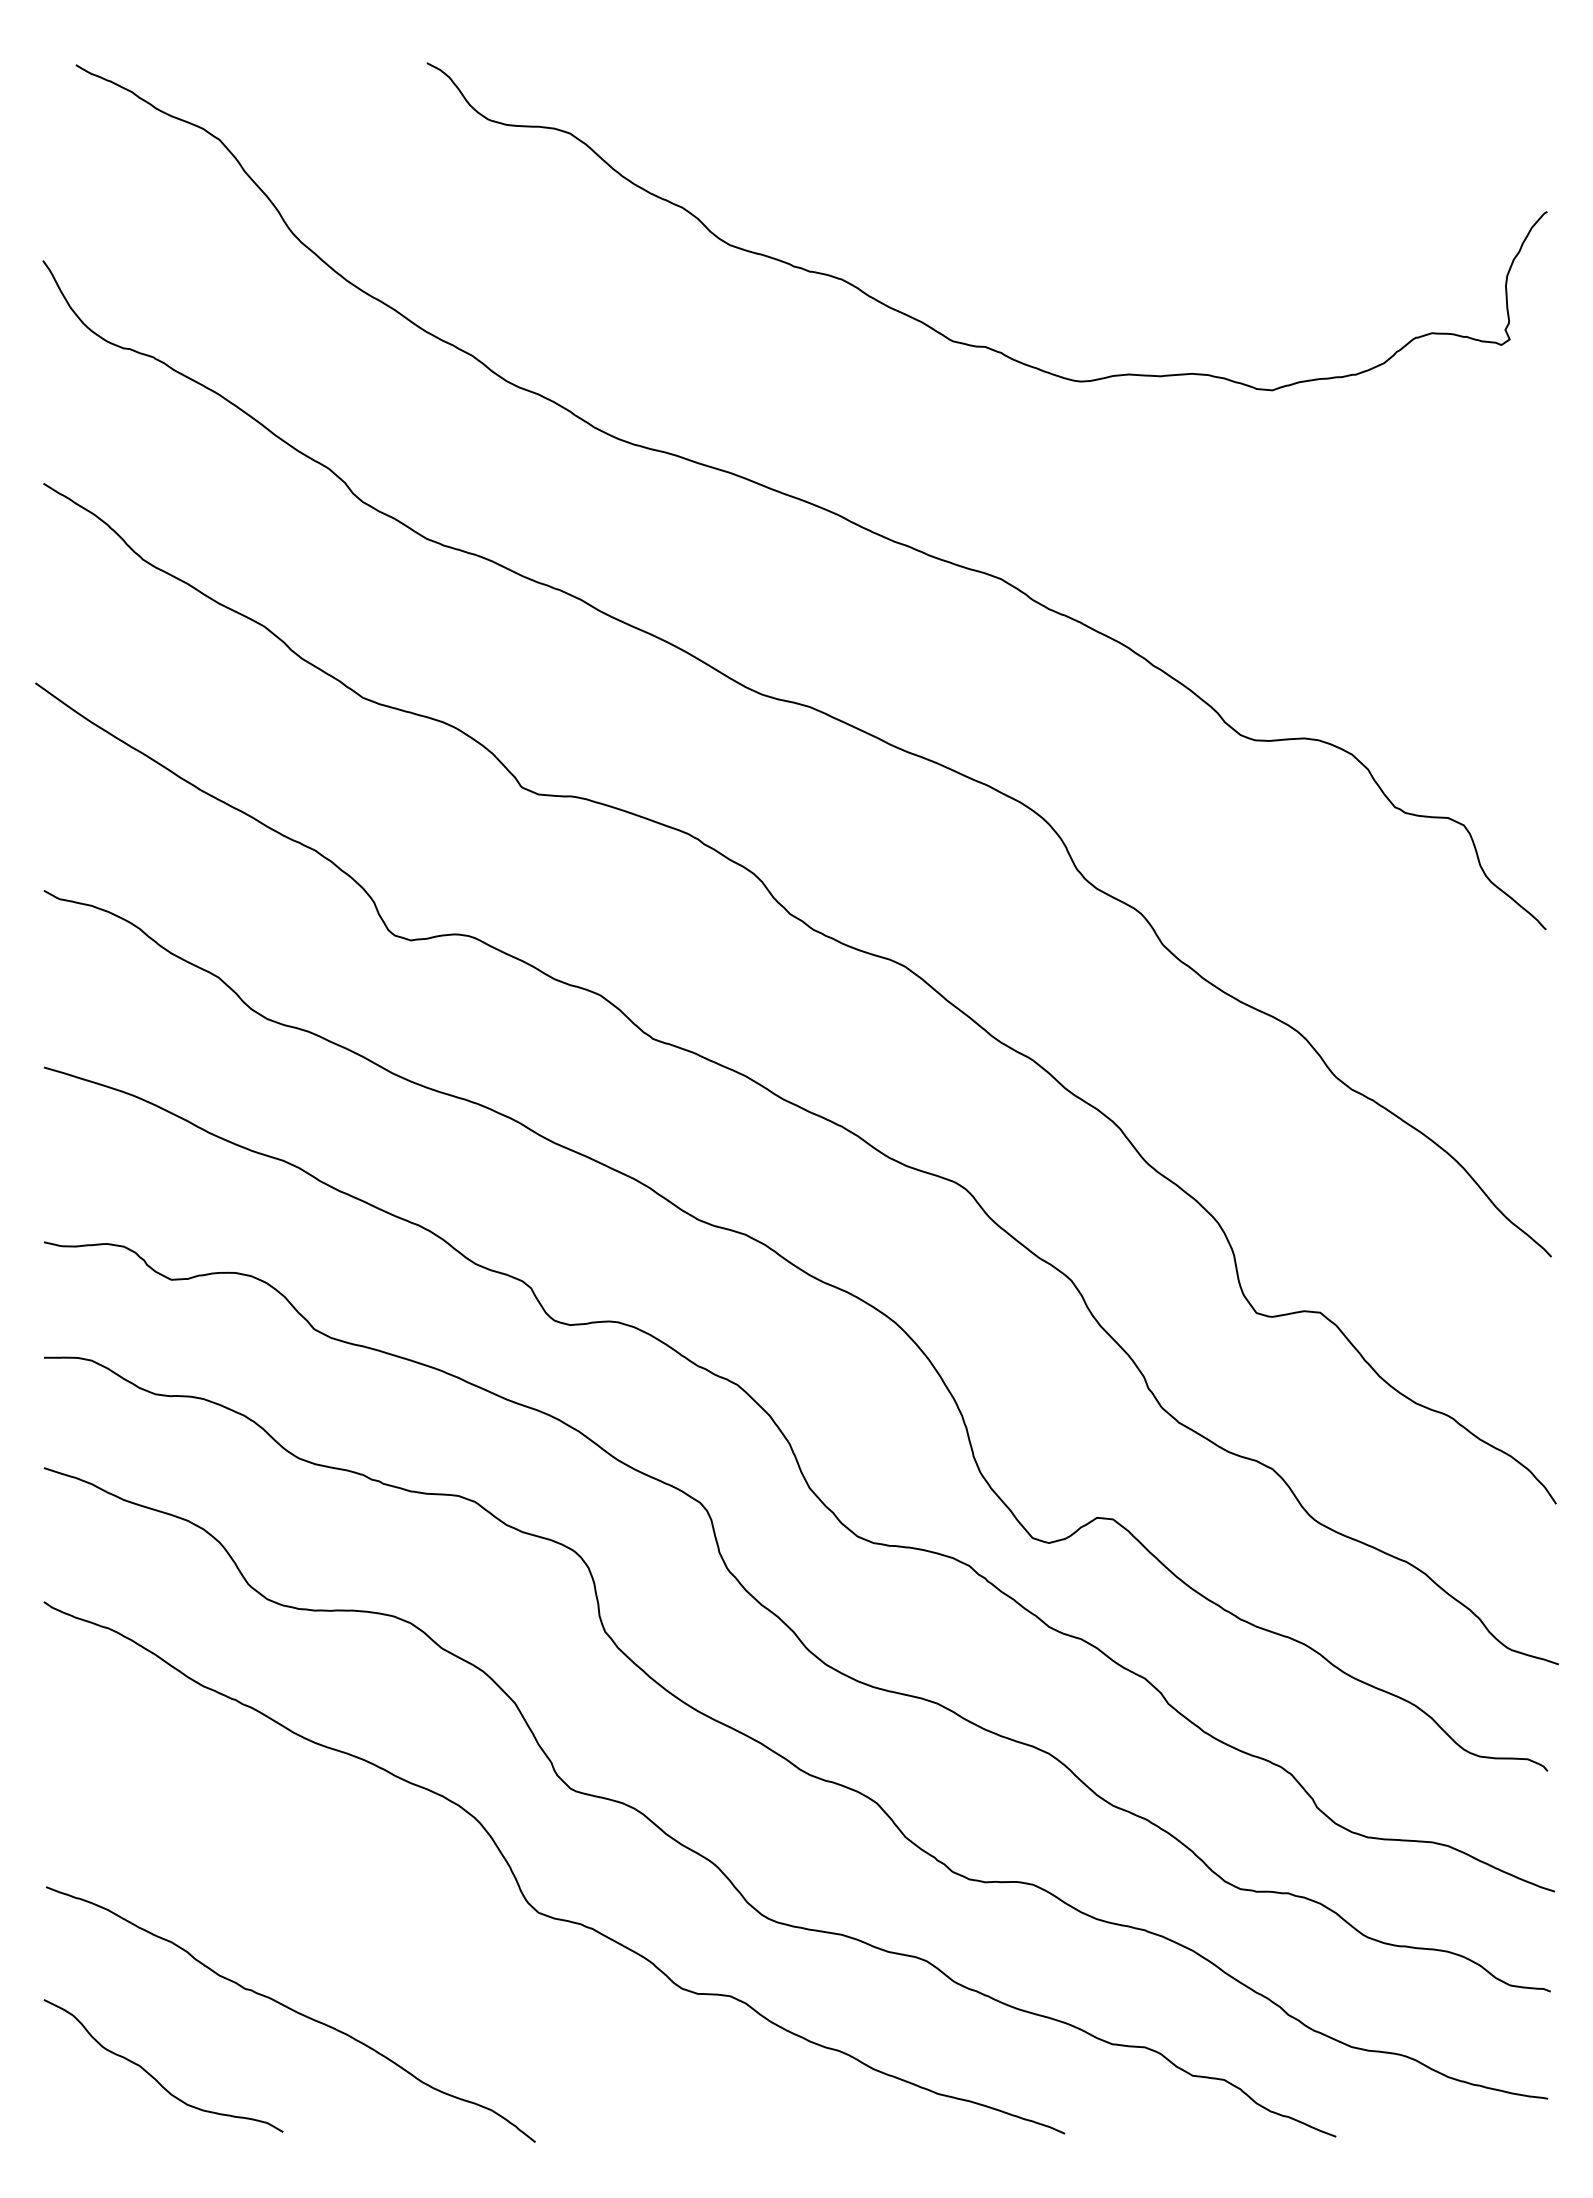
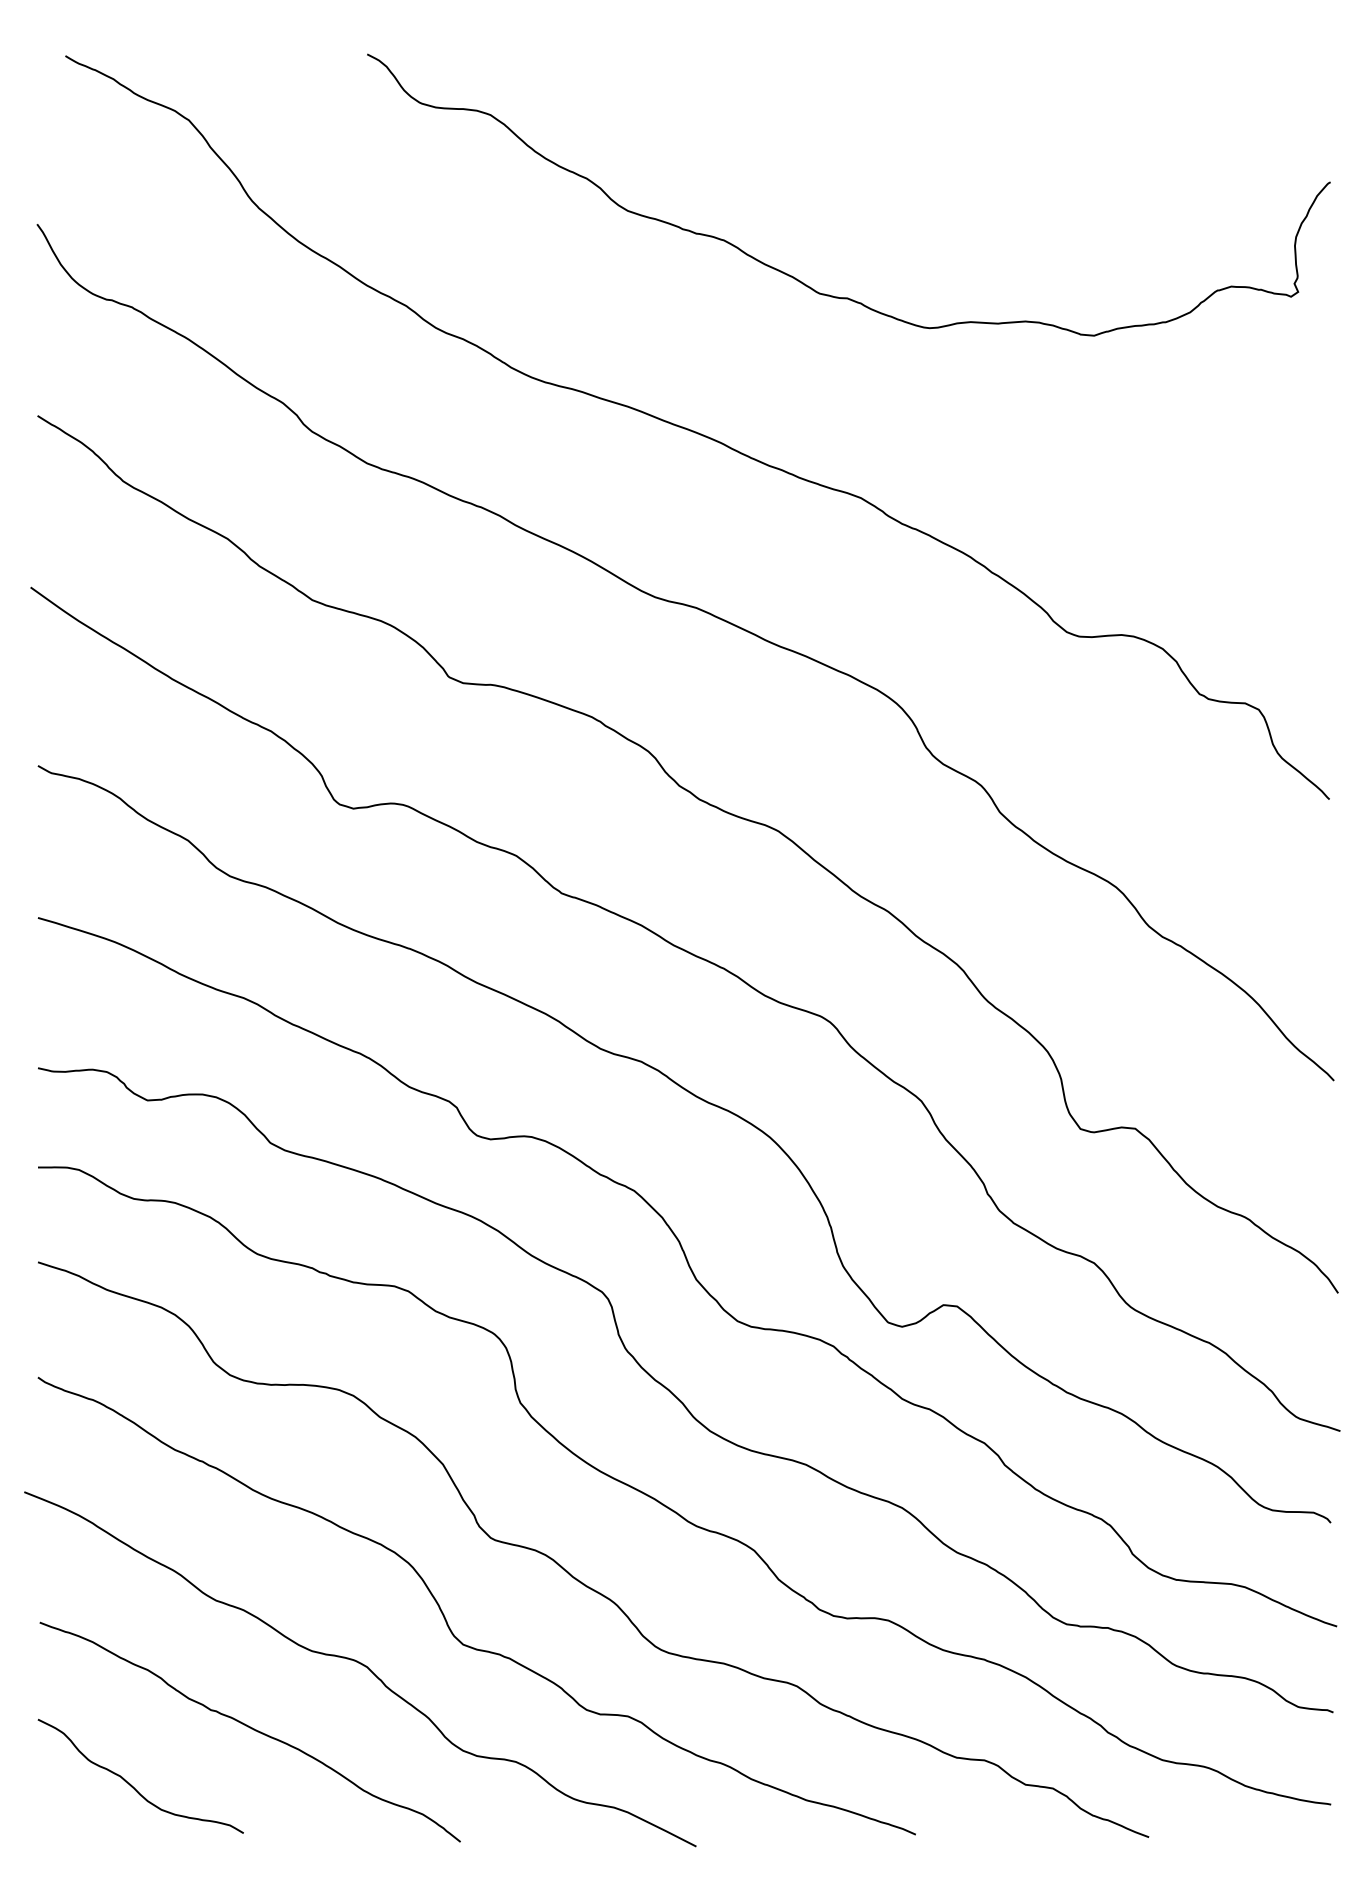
curve: (422, 1938) -> (363, 1666), added

